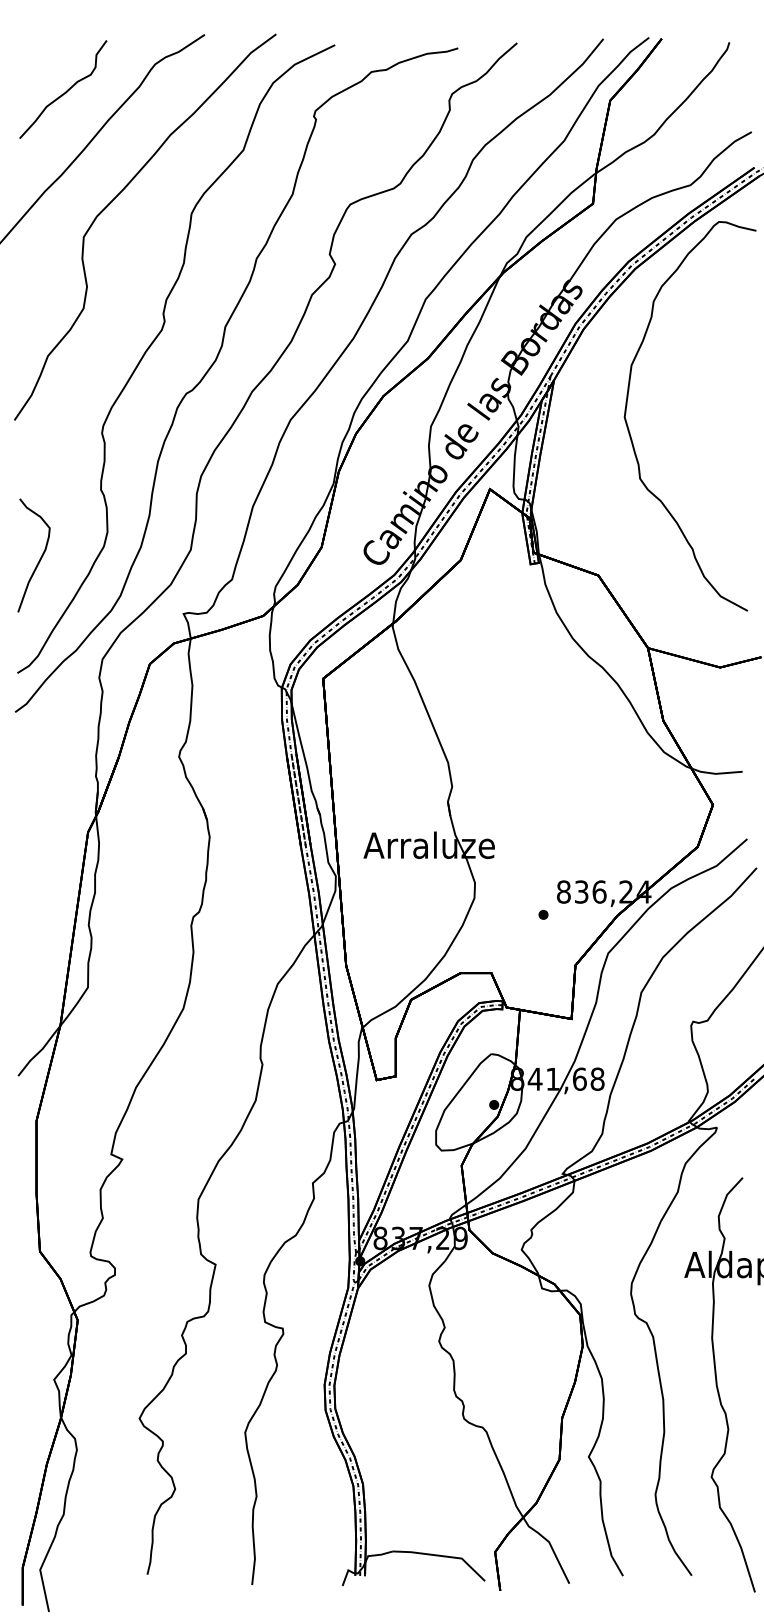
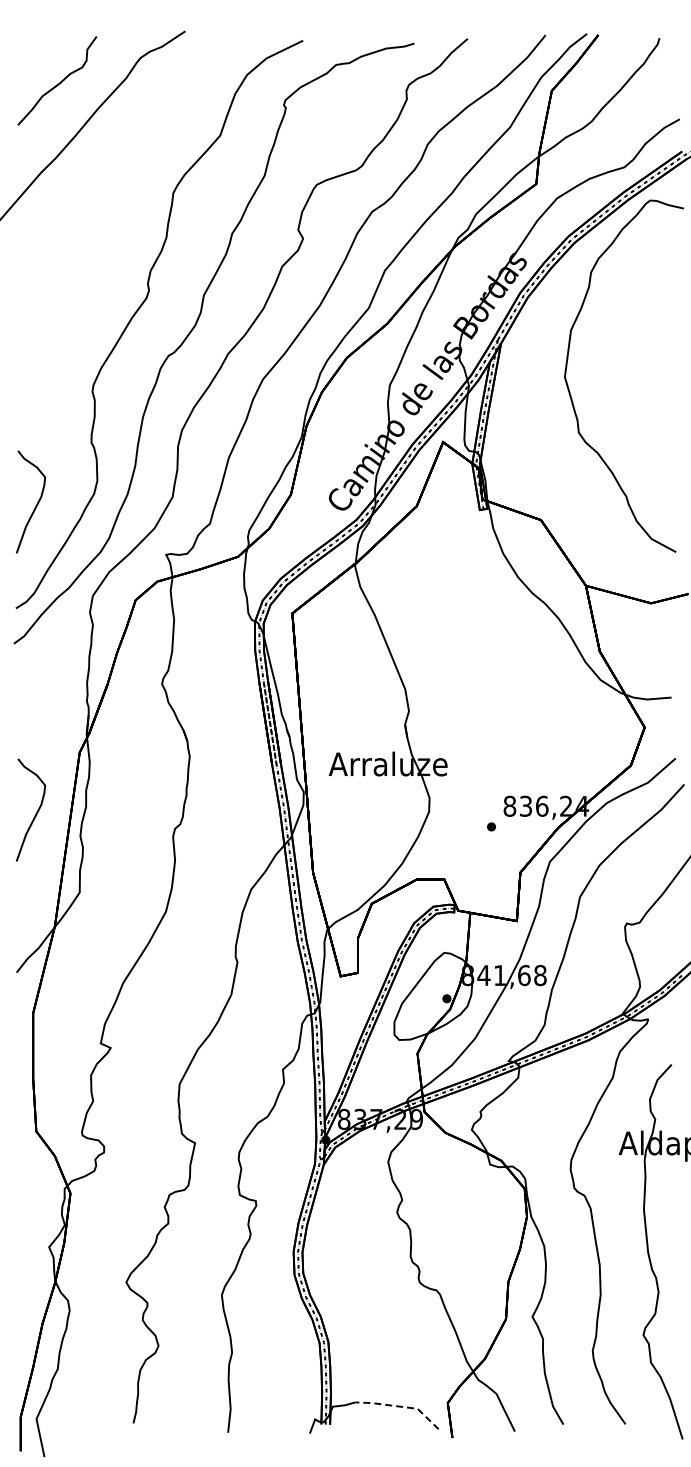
curve: (114, 200) -> (103, 181), removed
curve: (40, 897) -> (36, 811), added
line: (443, 1555) -> (401, 1406), solid -> dashed

